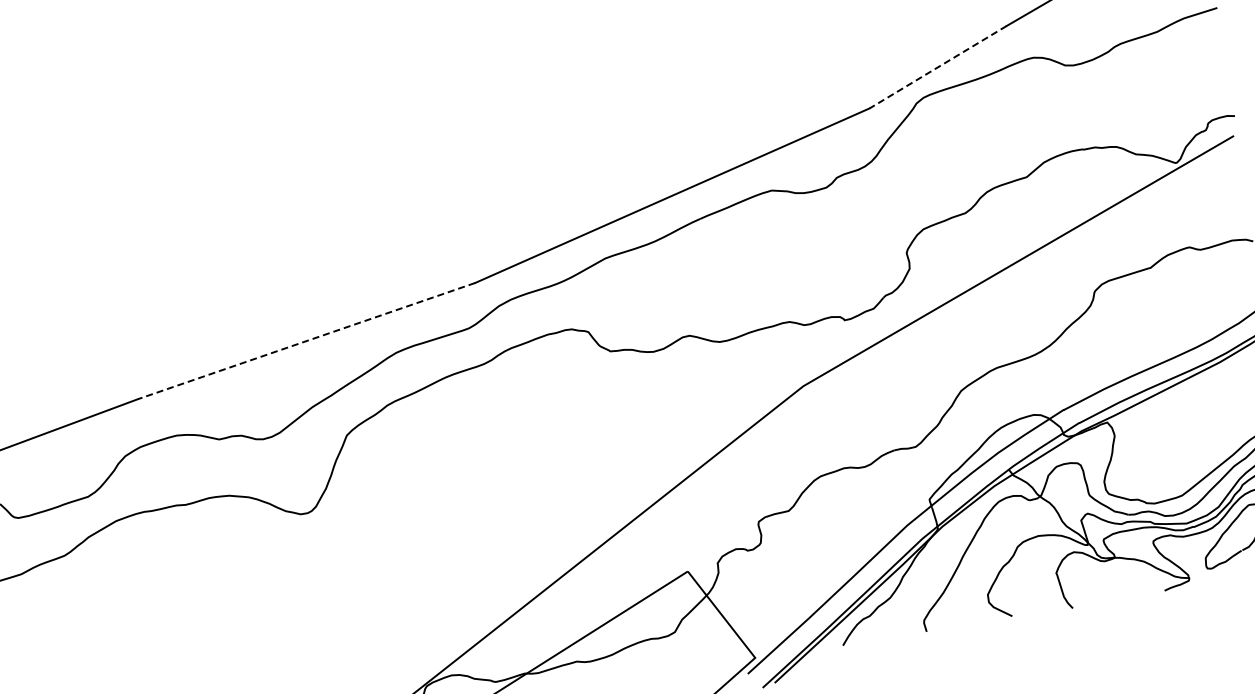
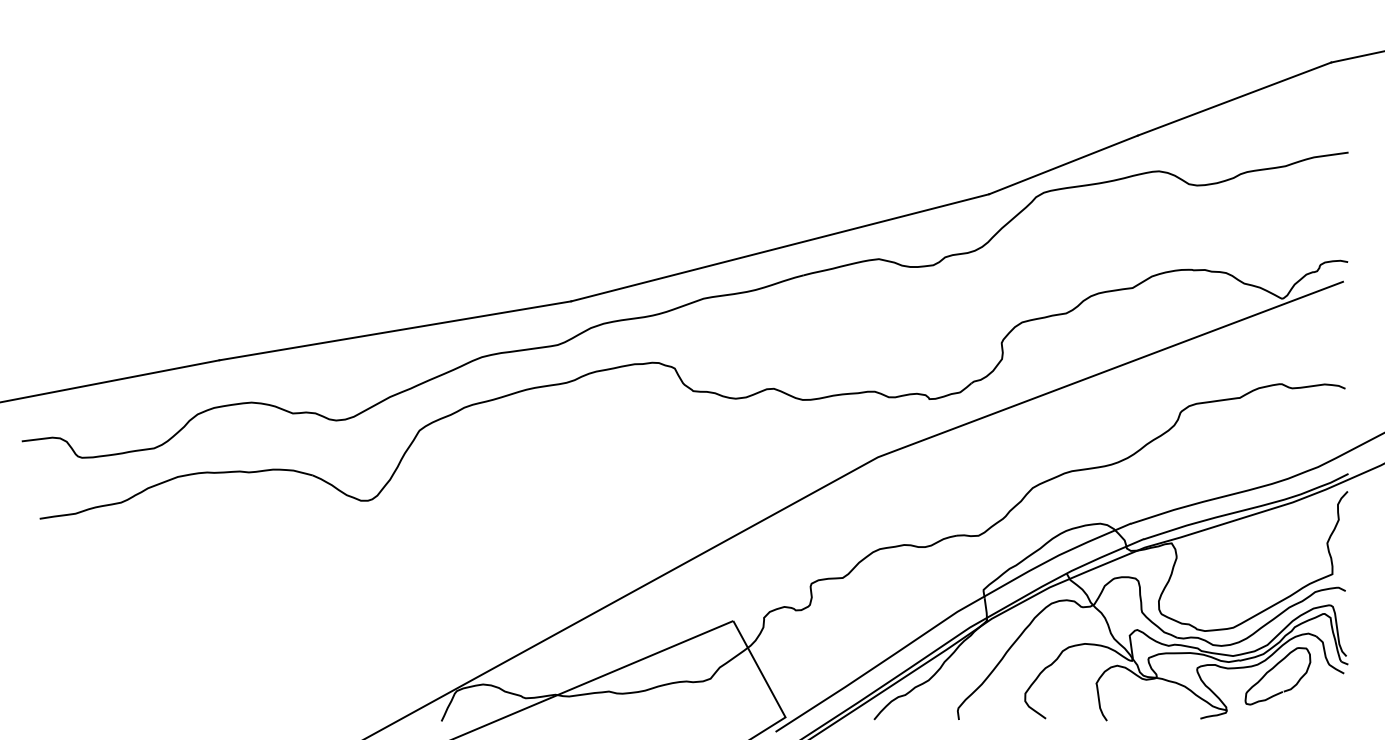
line: (938, 66) -> (1063, 164), dashed -> solid
line: (305, 340) -> (394, 330), dashed -> solid

